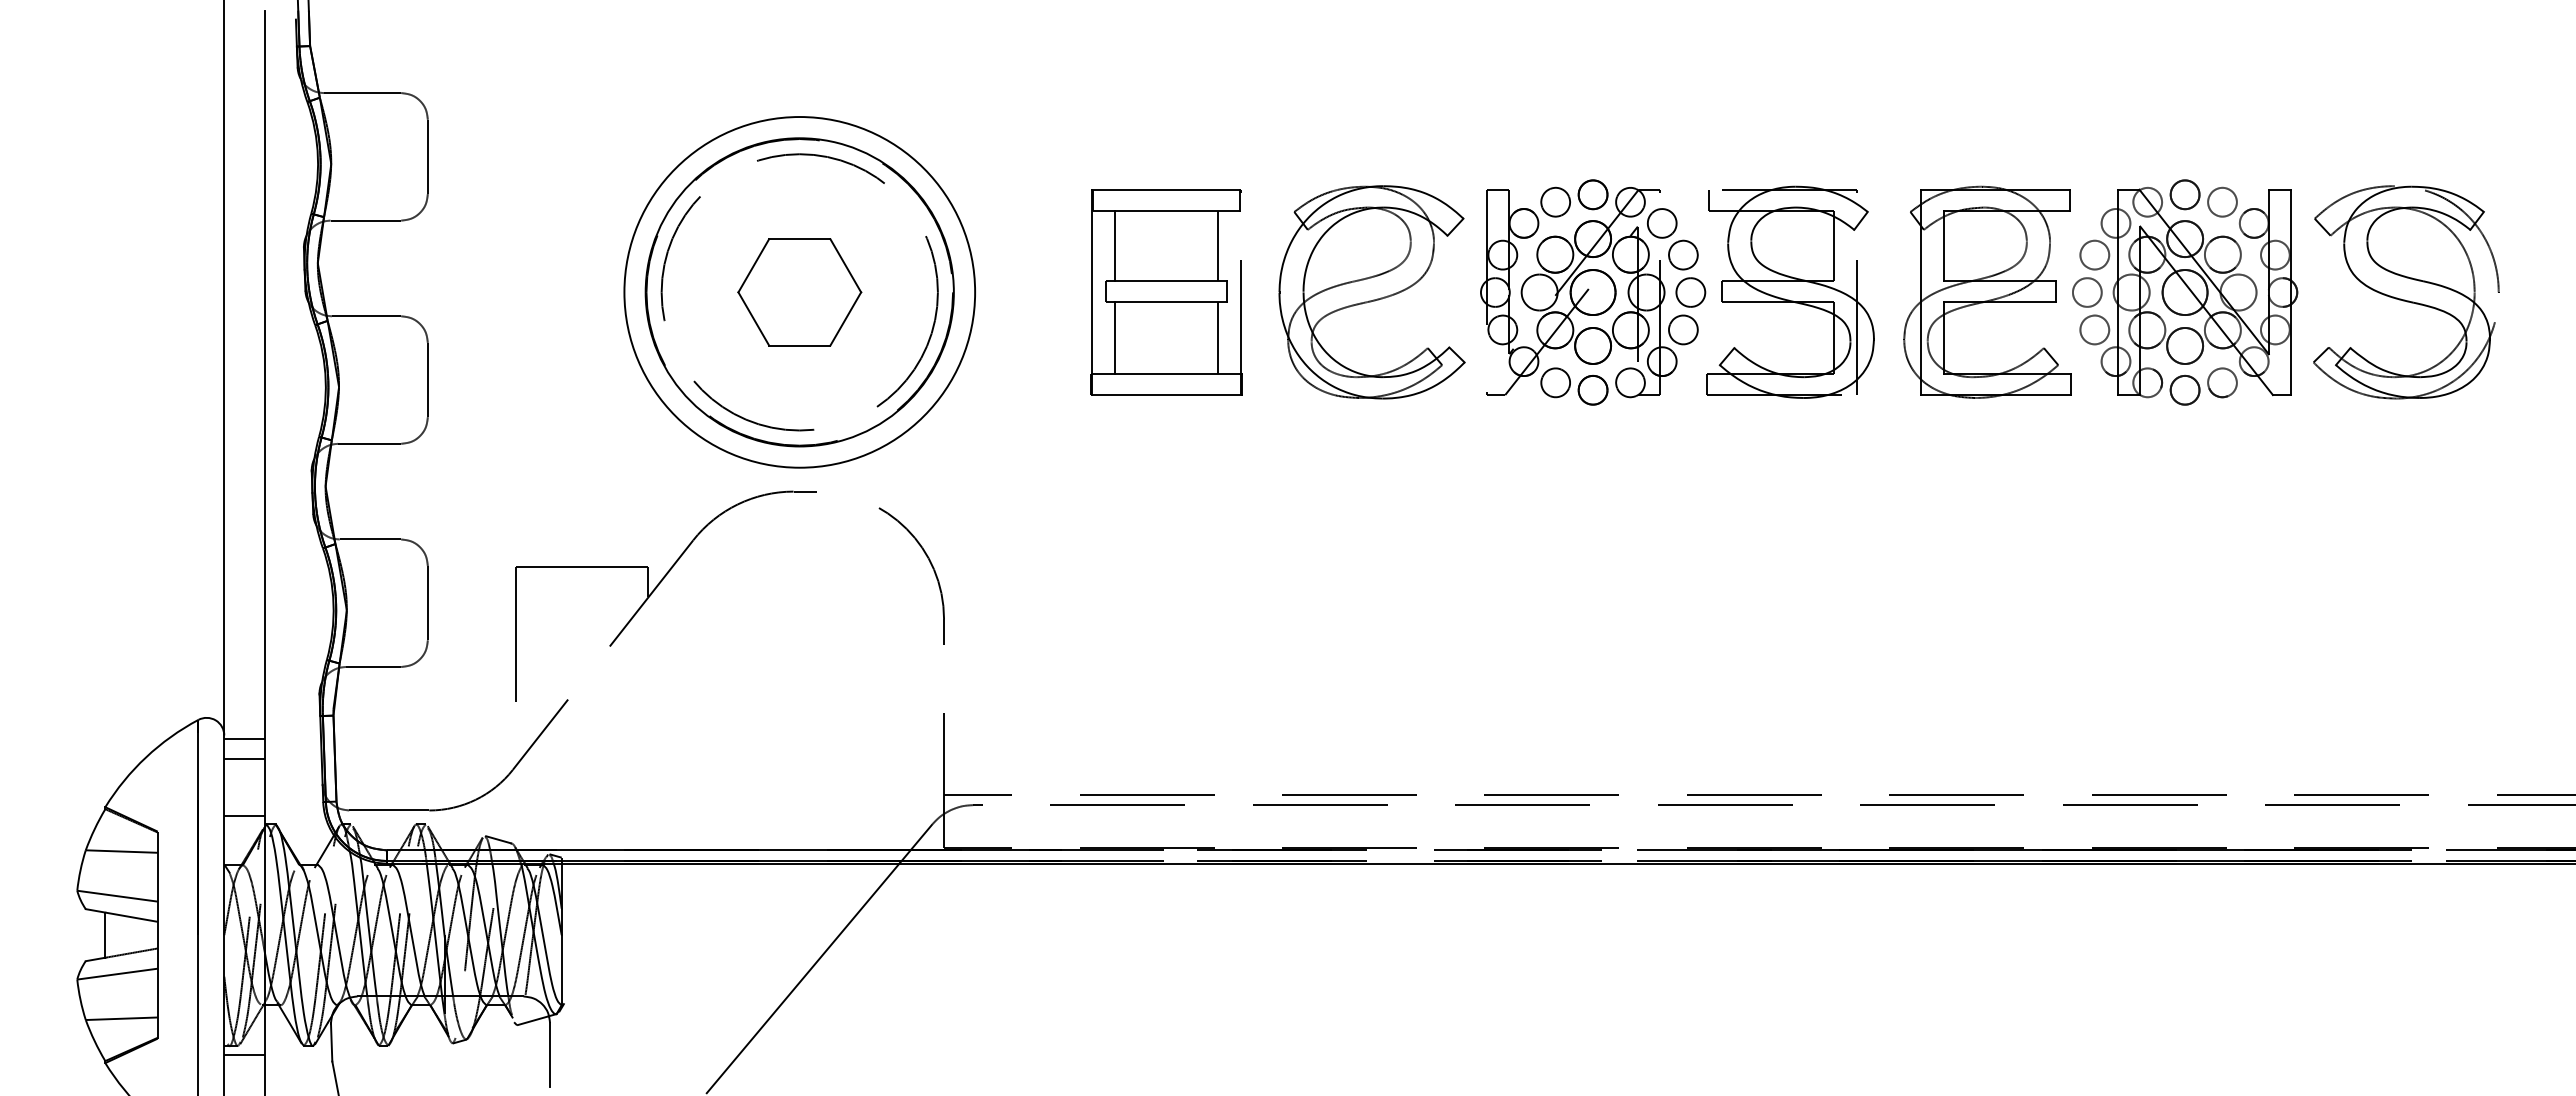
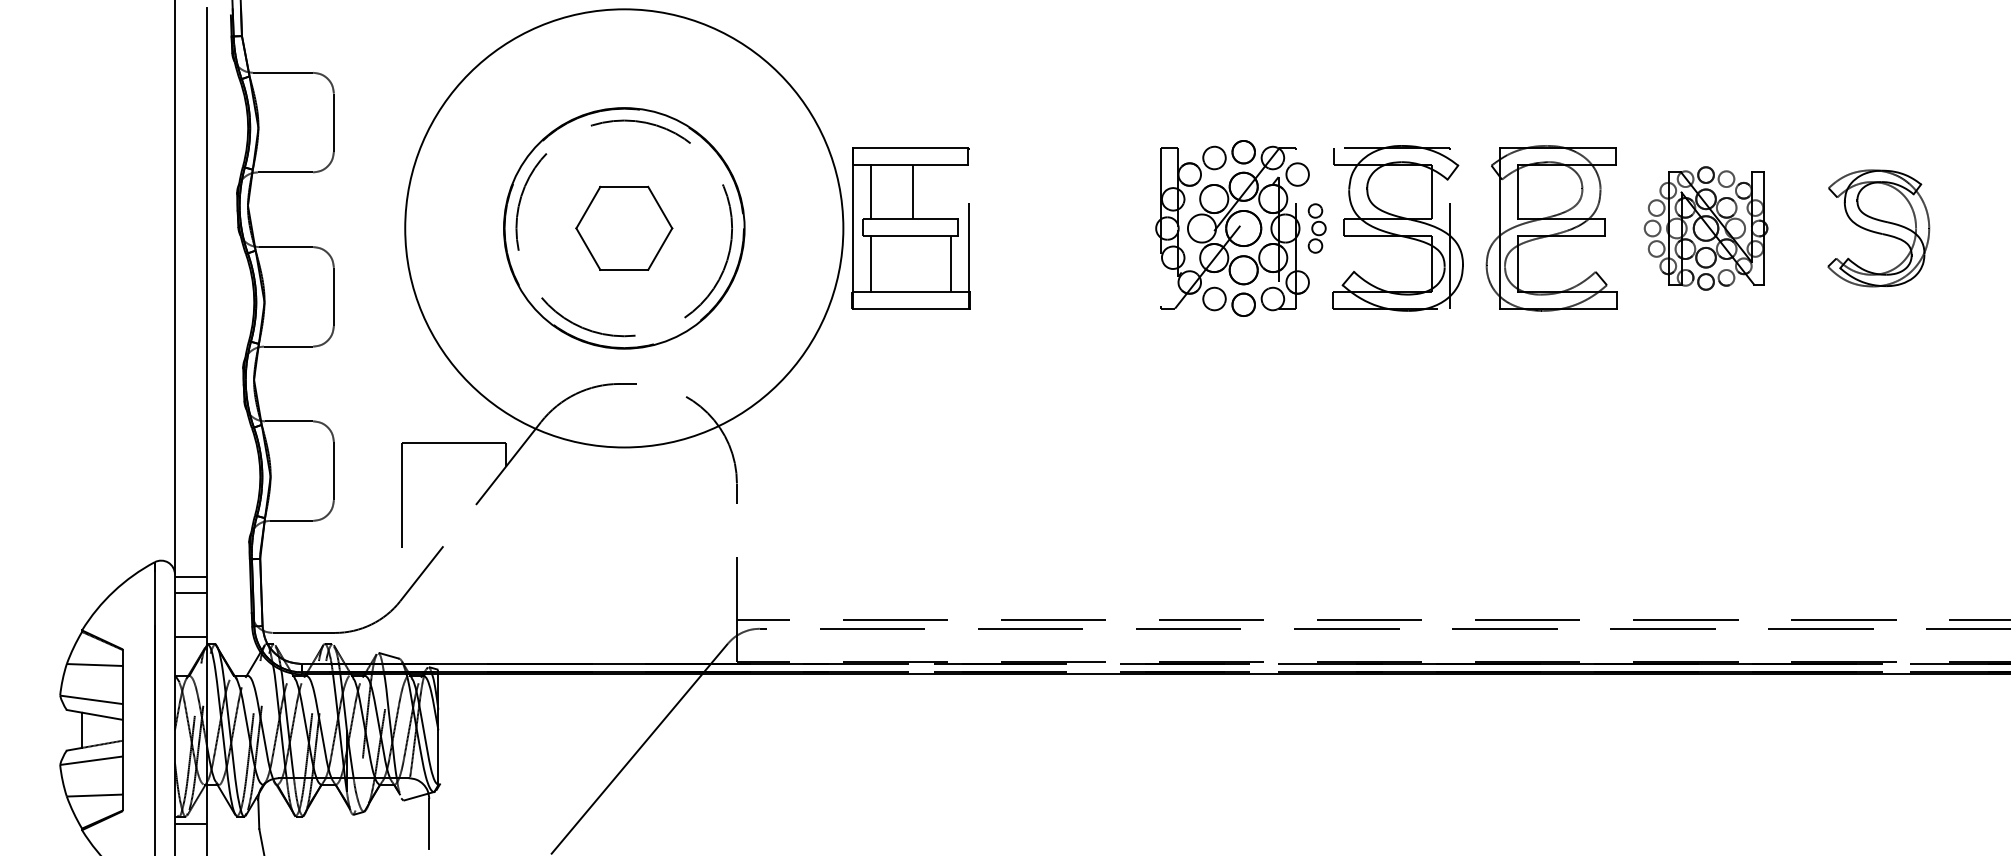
line: (1217, 245) -> (912, 191), moved
circle: (799, 292) -> (624, 228), size x1.6
part: (1371, 292) -> (1070, 228), removed
part: (1687, 292) -> (1317, 228), size x0.6
part: (2185, 292) -> (1706, 228), size x0.7
part: (2406, 292) -> (1878, 228), size x0.7

